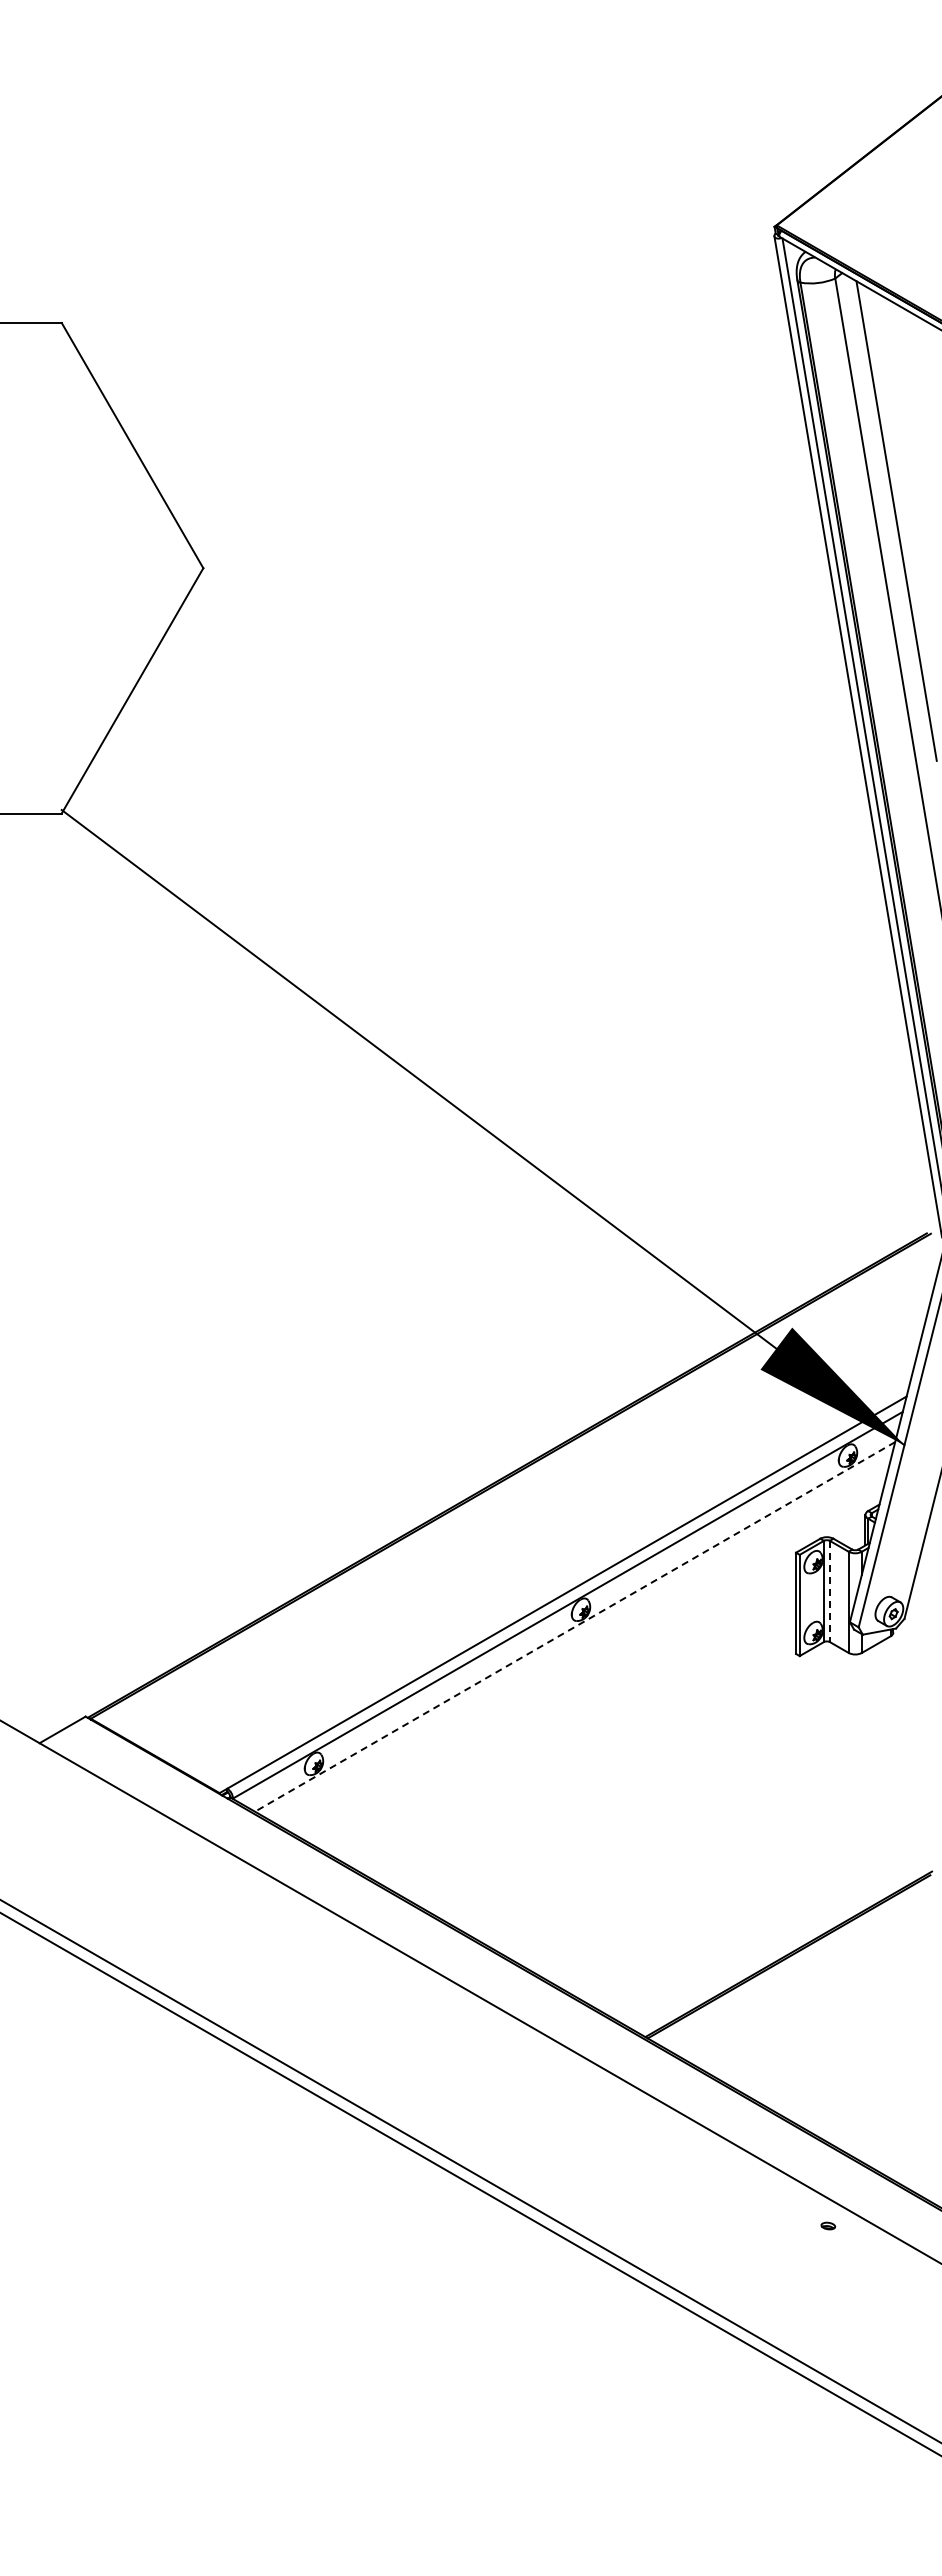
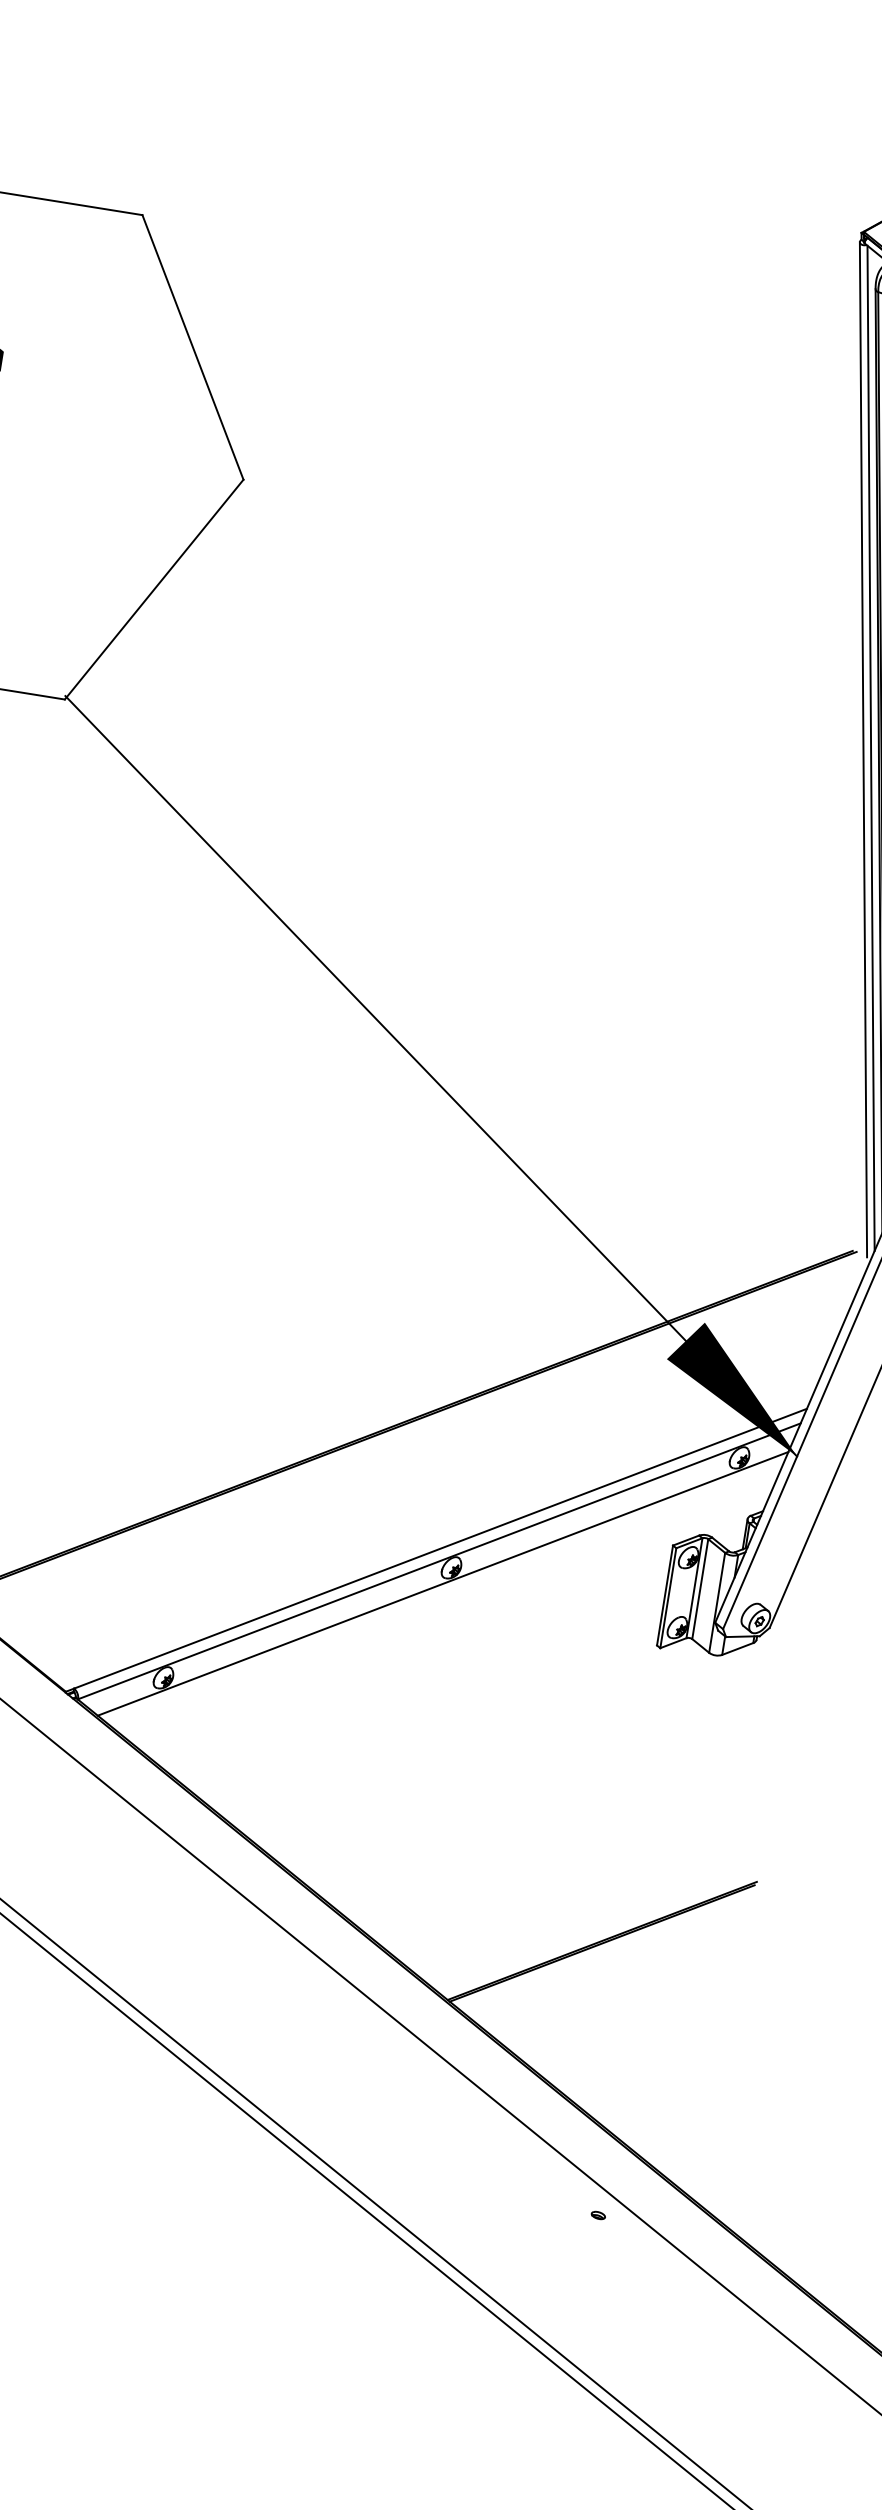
line: (829, 1591) -> (699, 1589), dashed -> solid
line: (575, 1626) -> (443, 1583), dashed -> solid

